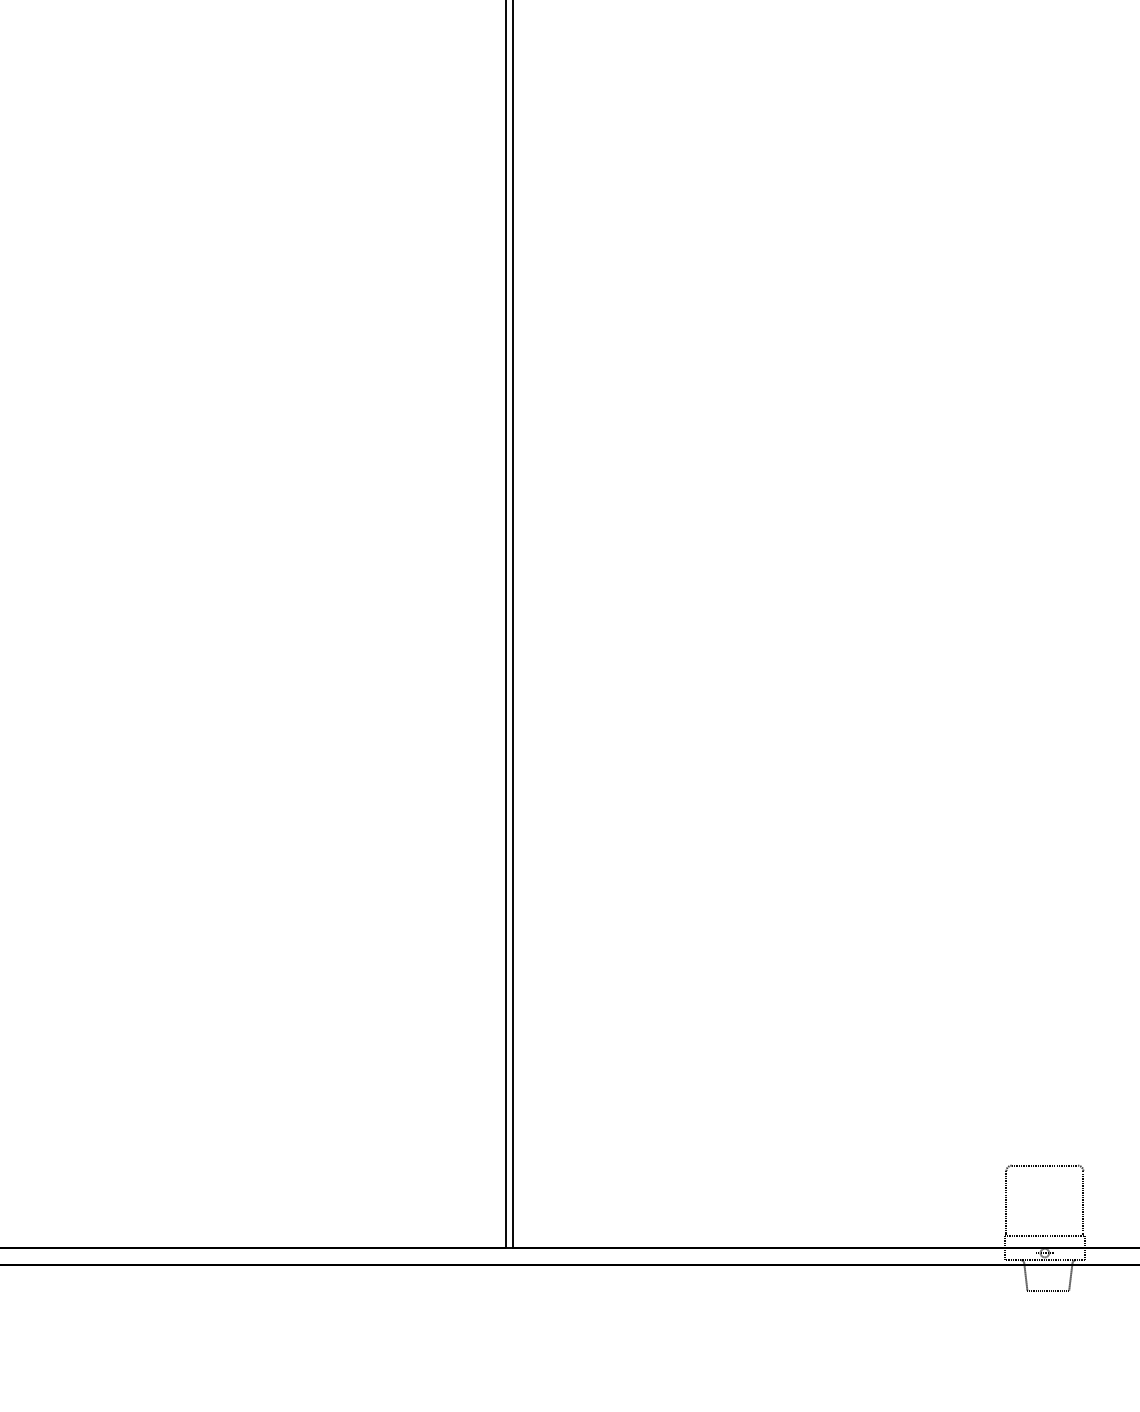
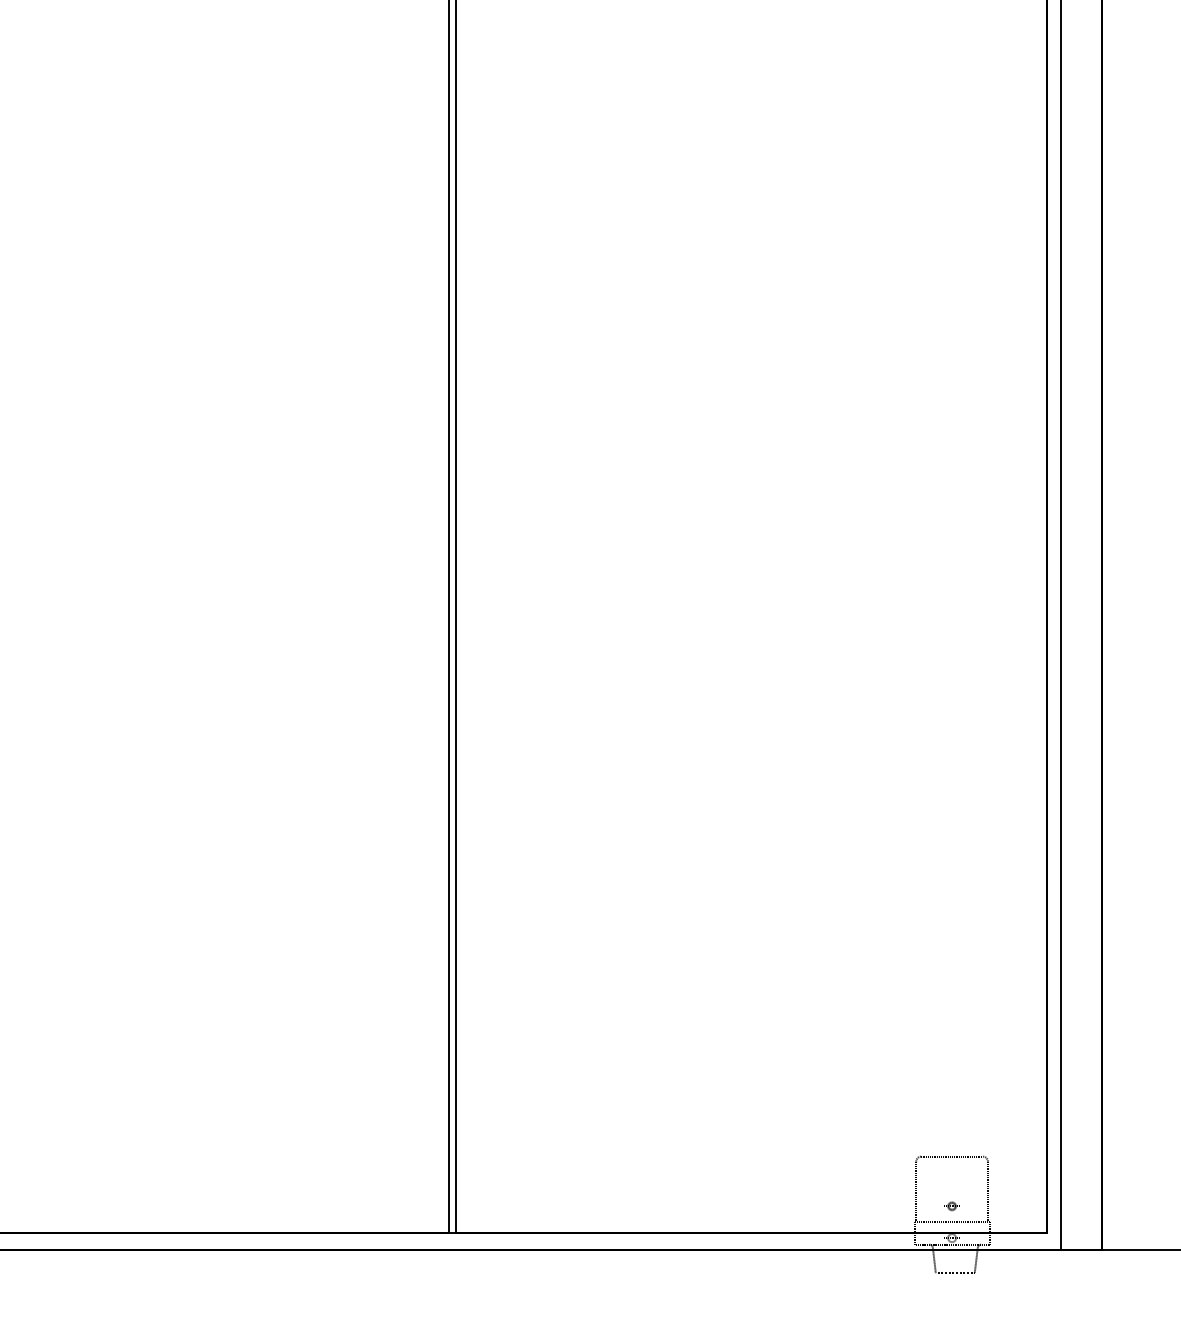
part: (1044, 1219) -> (951, 1206), added

